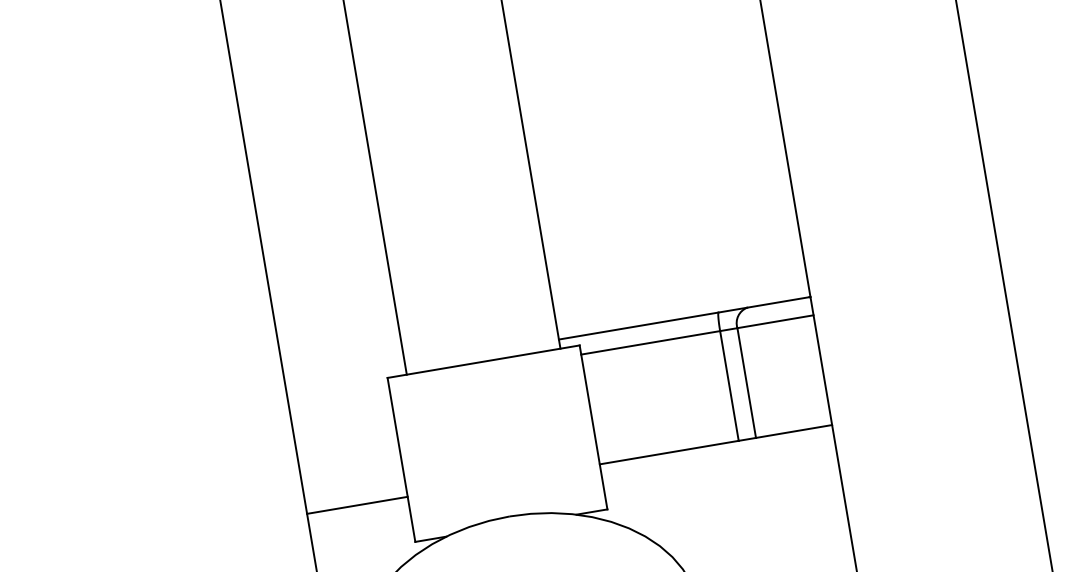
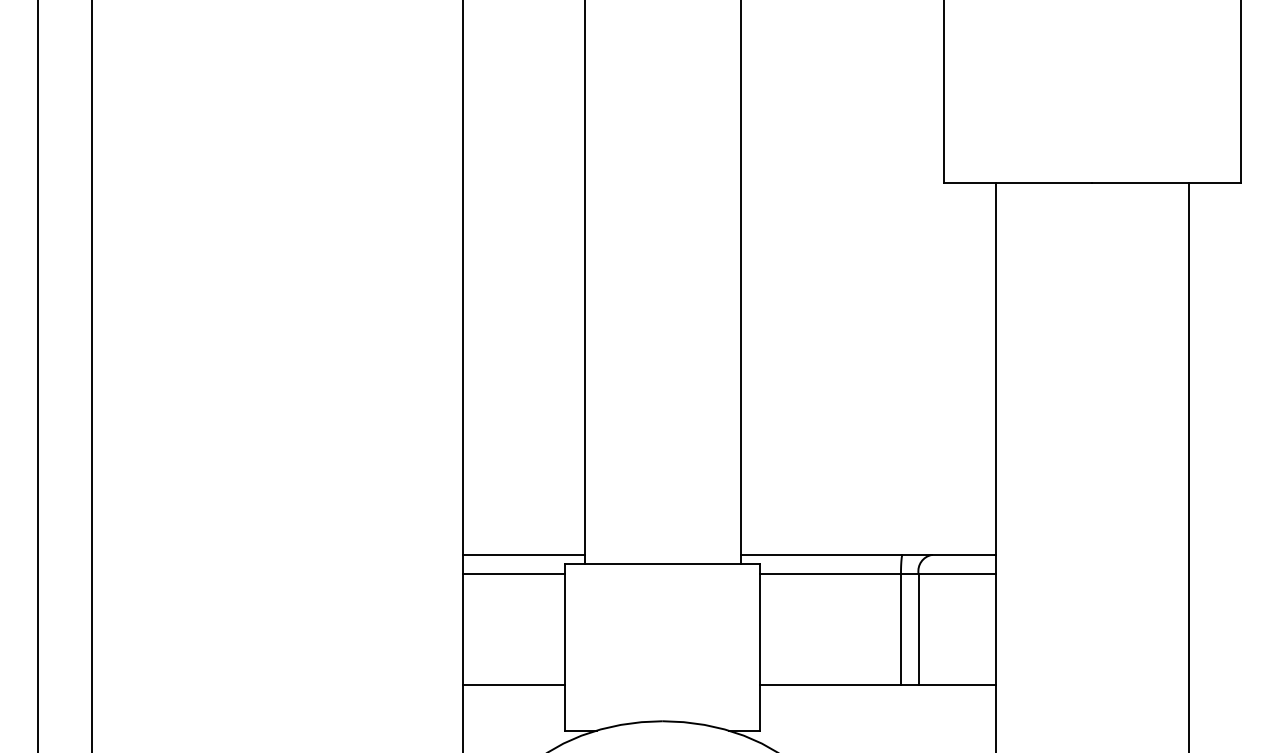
line: (344, 376) -> (523, 555), added
line: (339, 395) -> (514, 573), added

